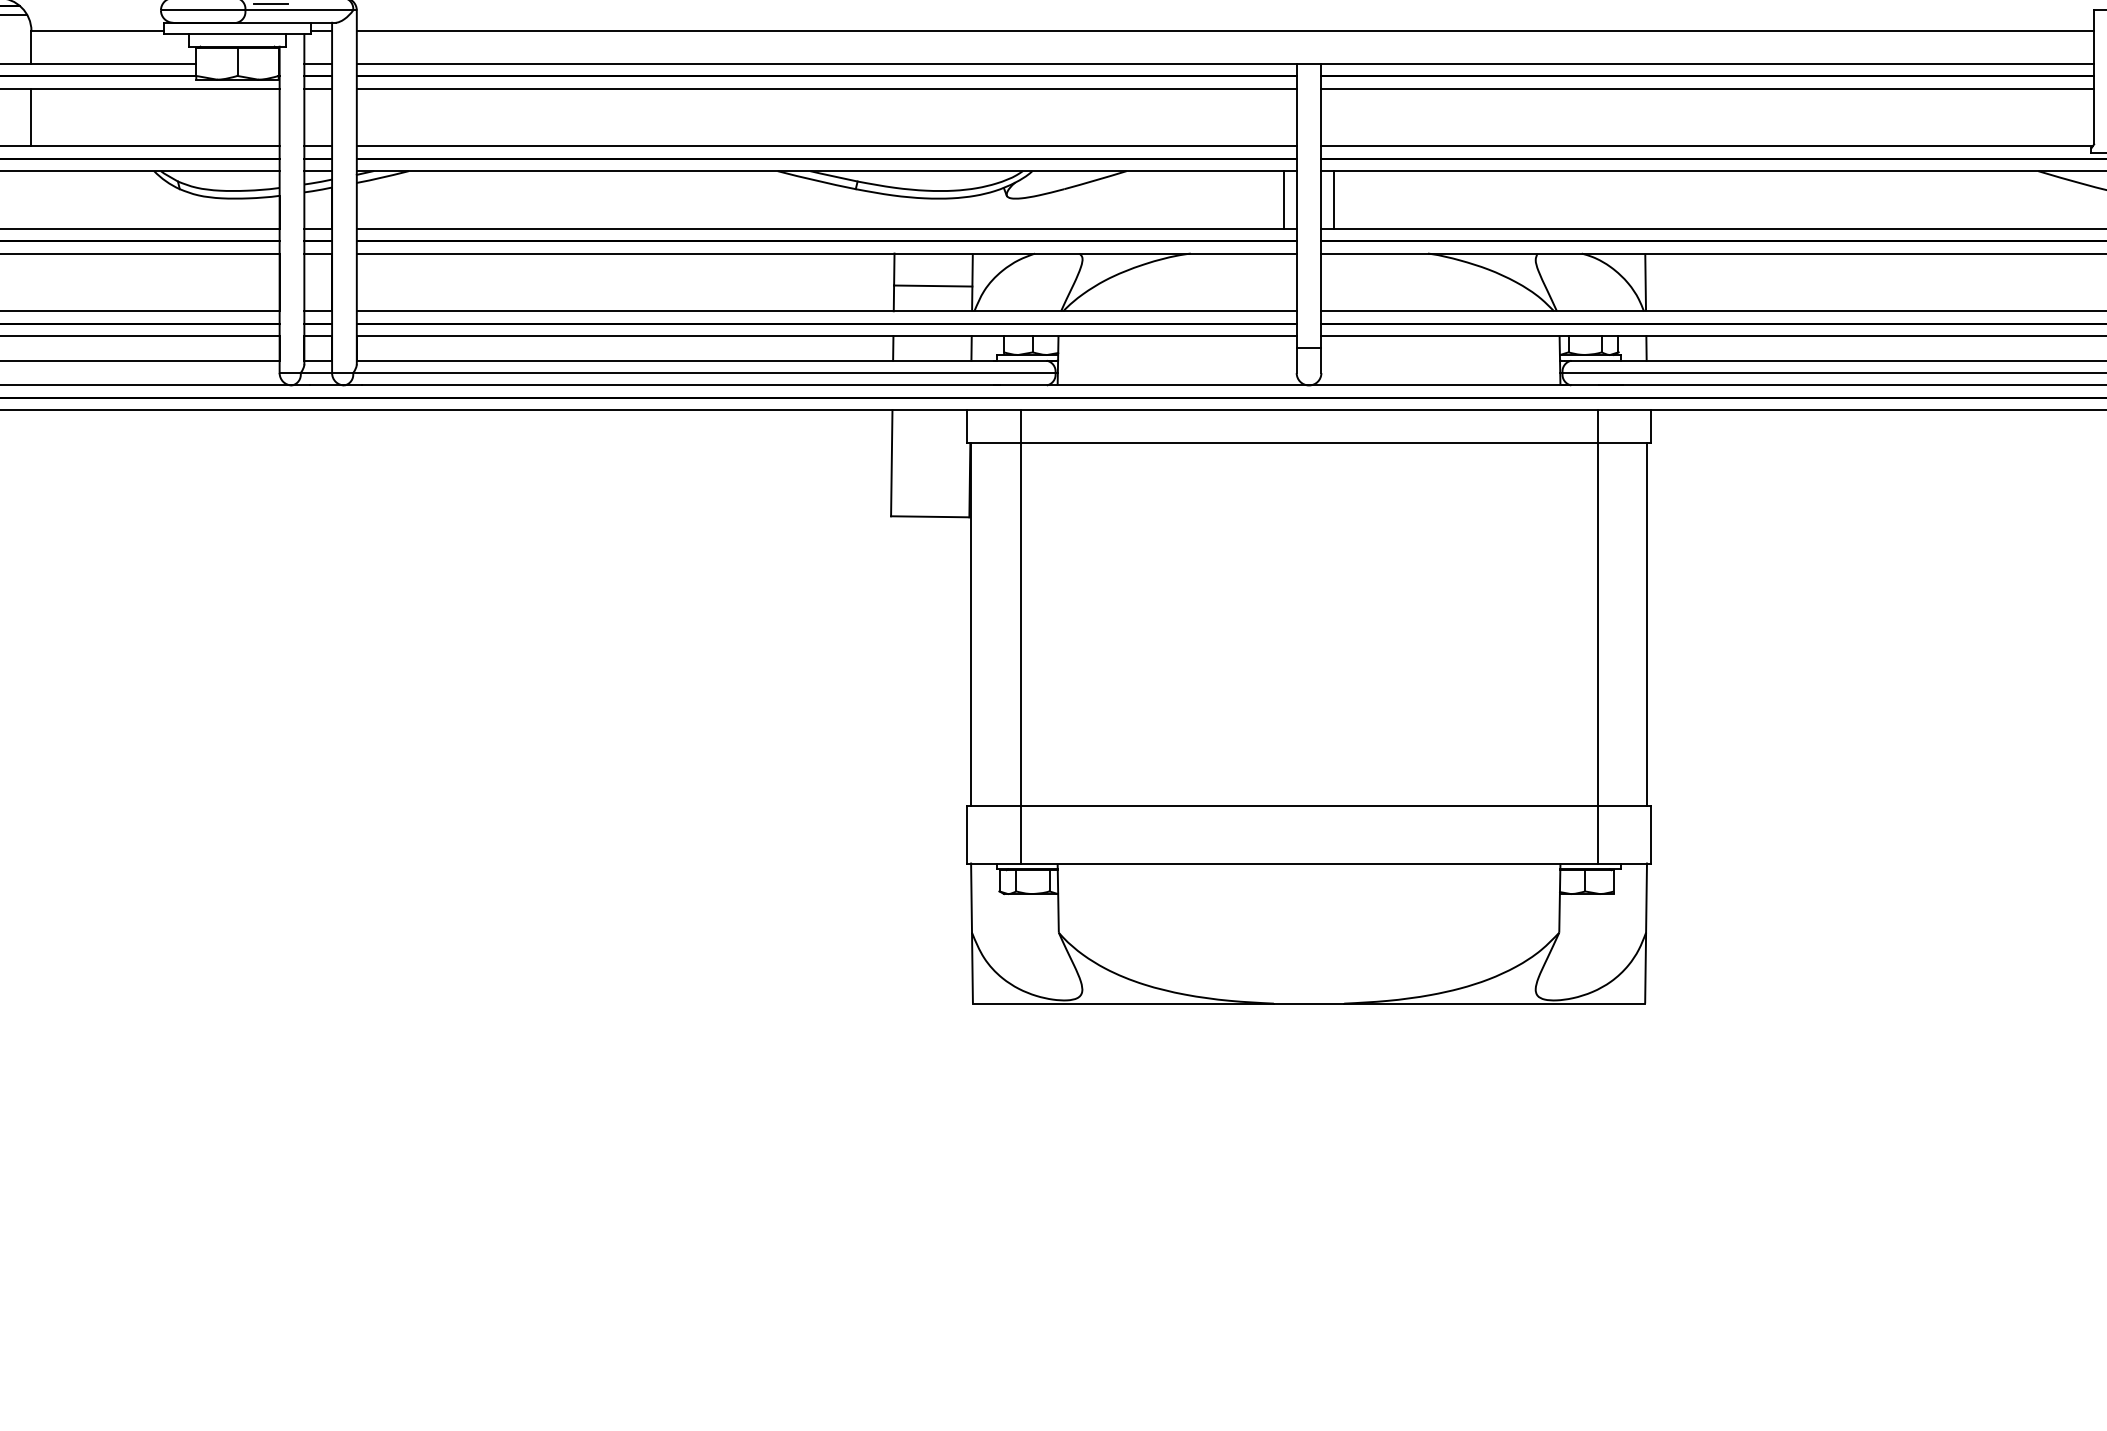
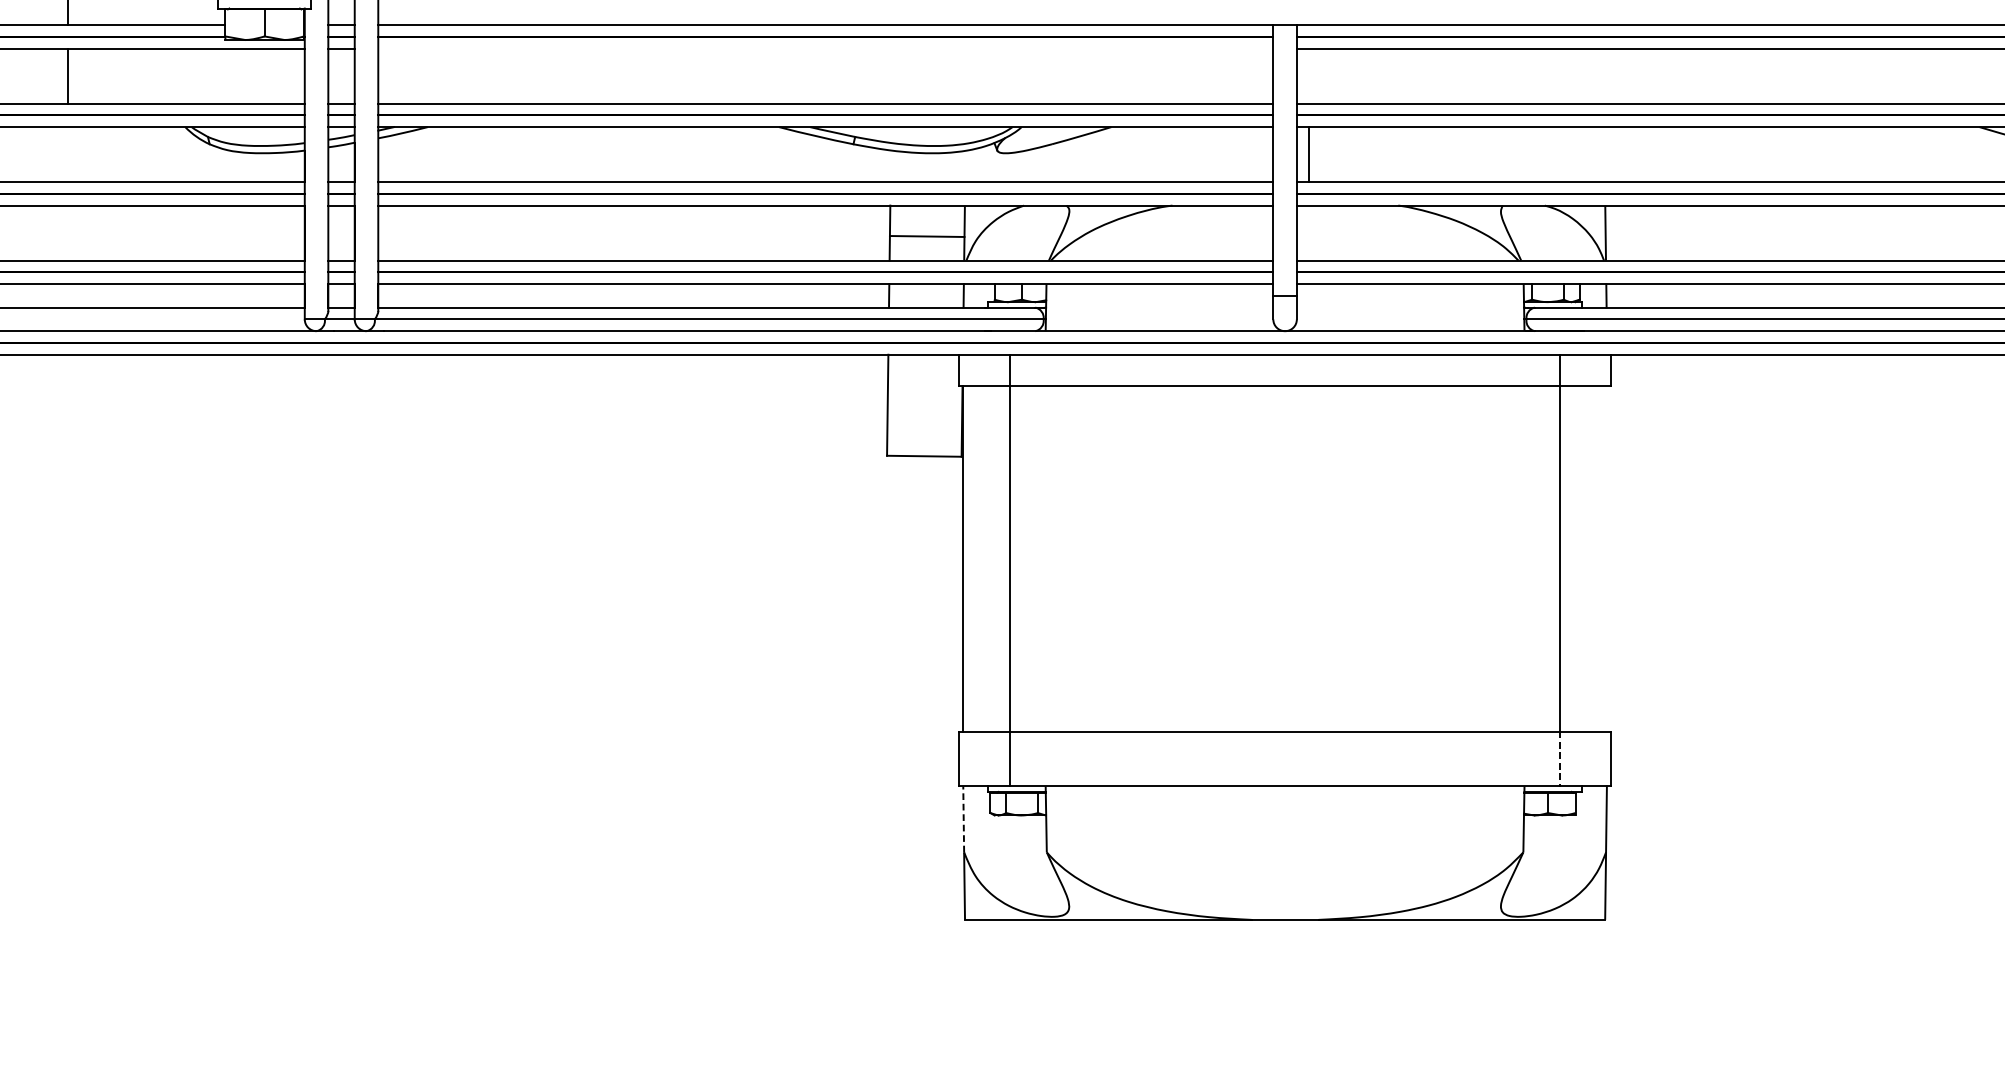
line: (826, 88) -> (825, 48), removed
line: (1284, 199) -> (1261, 154), removed
line: (1646, 624) -> (1606, 558), removed
line: (1597, 834) -> (1559, 758), solid -> dashed
line: (971, 898) -> (963, 819), solid -> dashed

